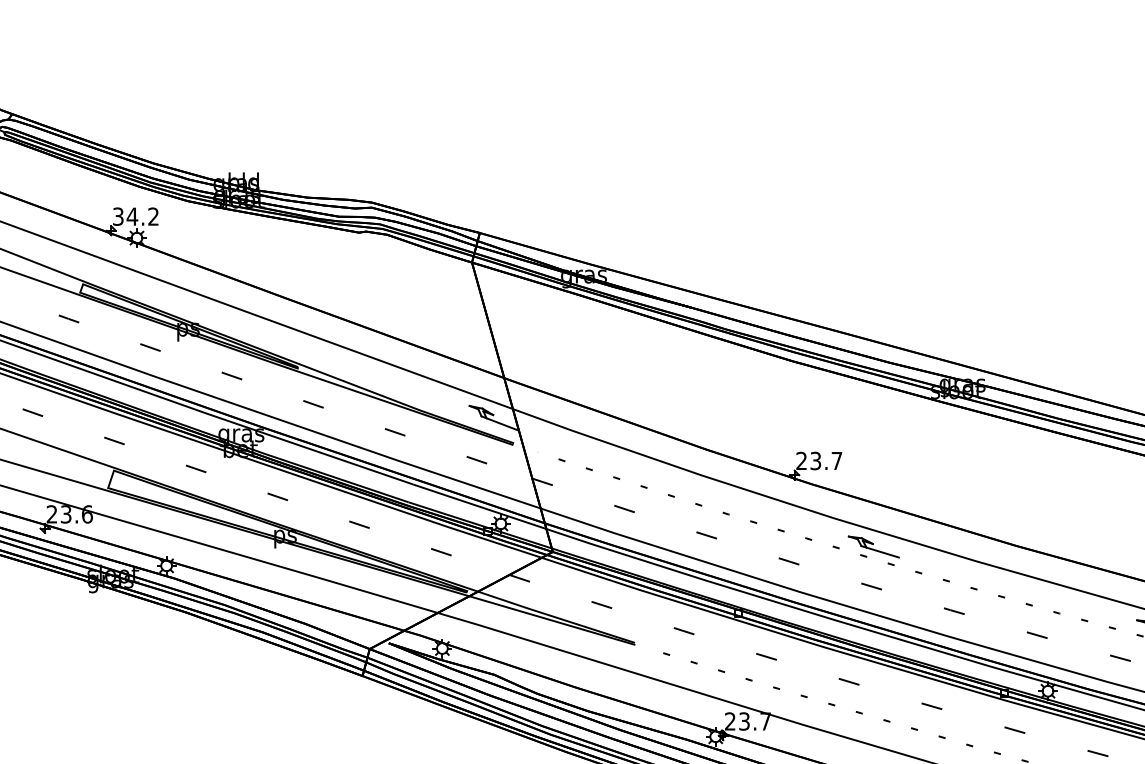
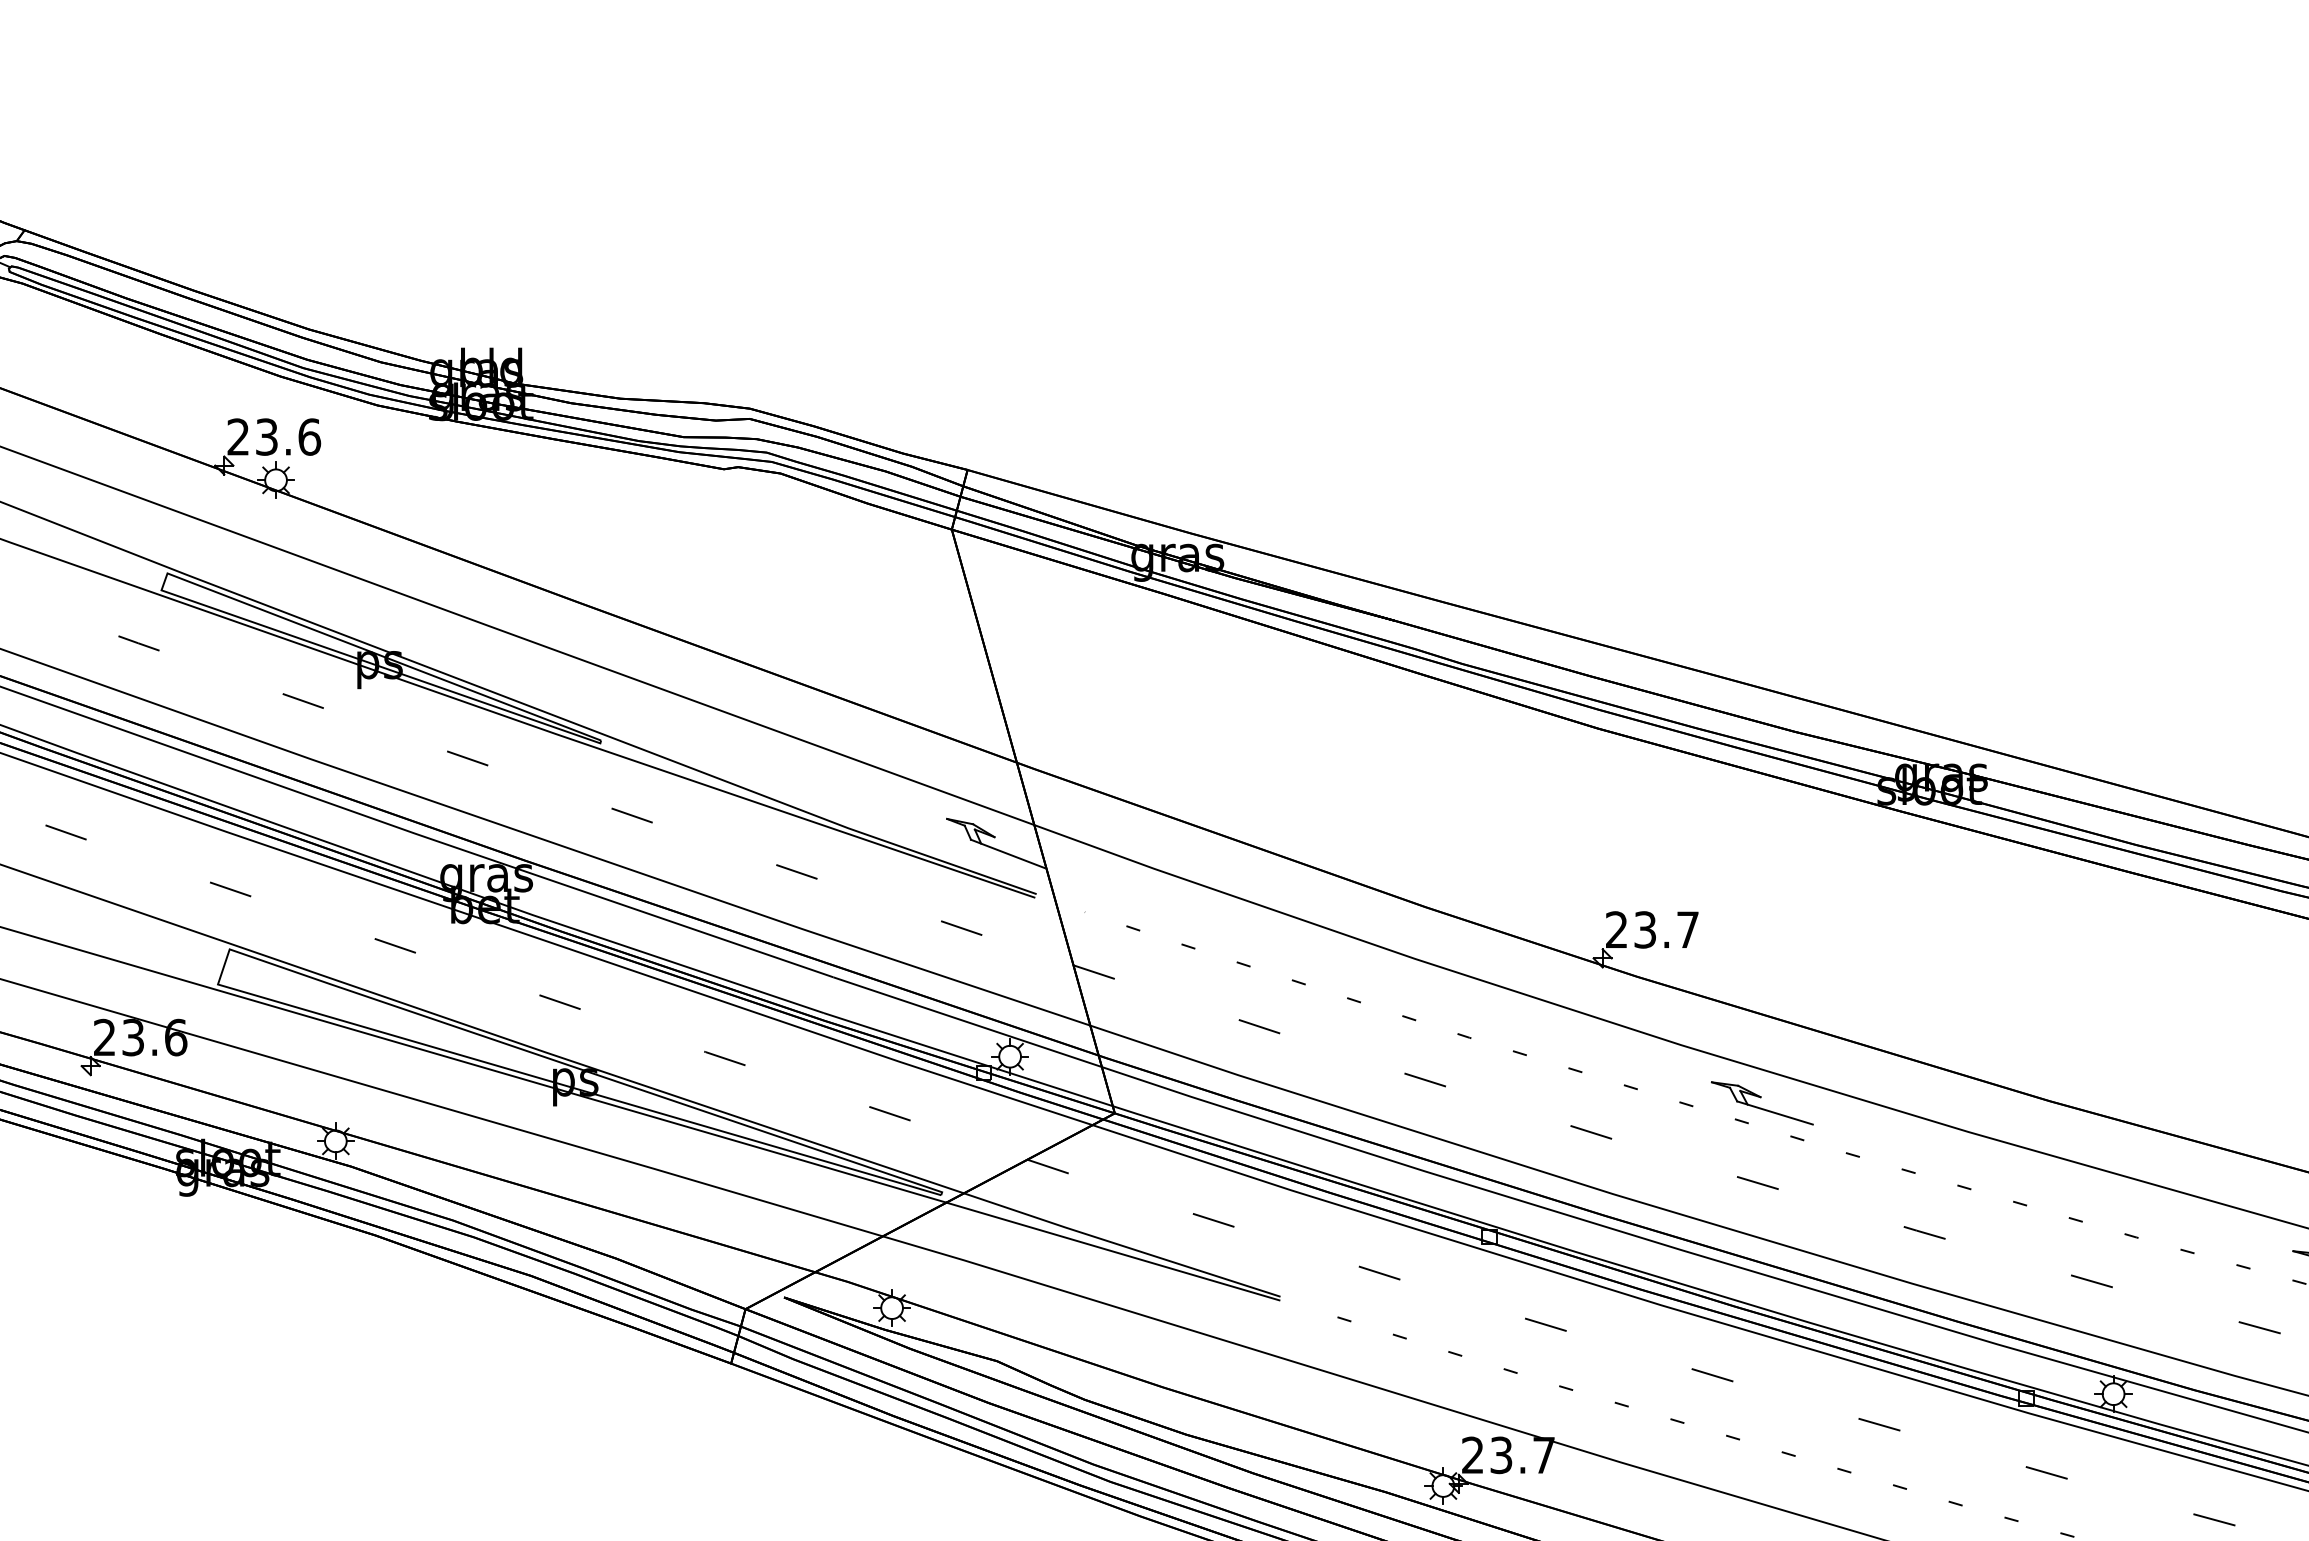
text: (136, 216) -> (275, 436), 34.2 -> 23.6

